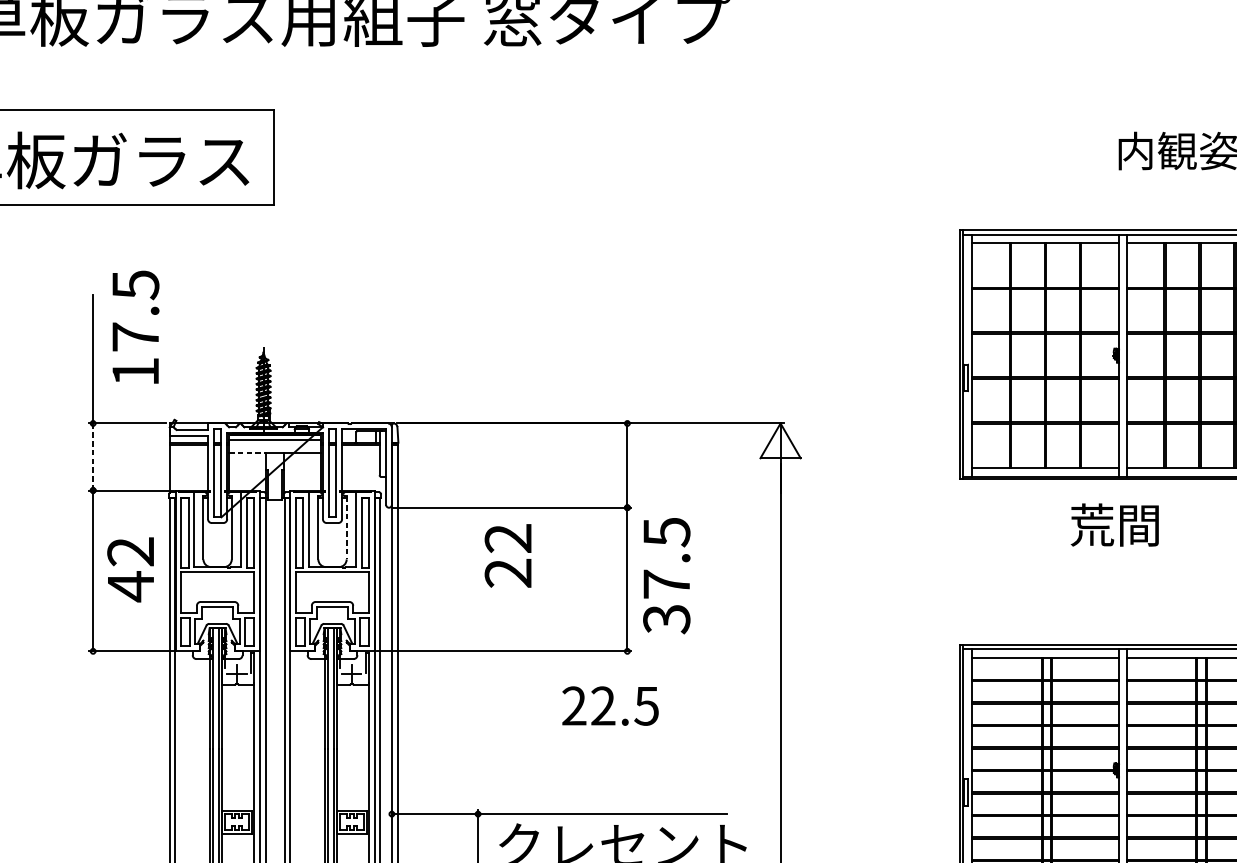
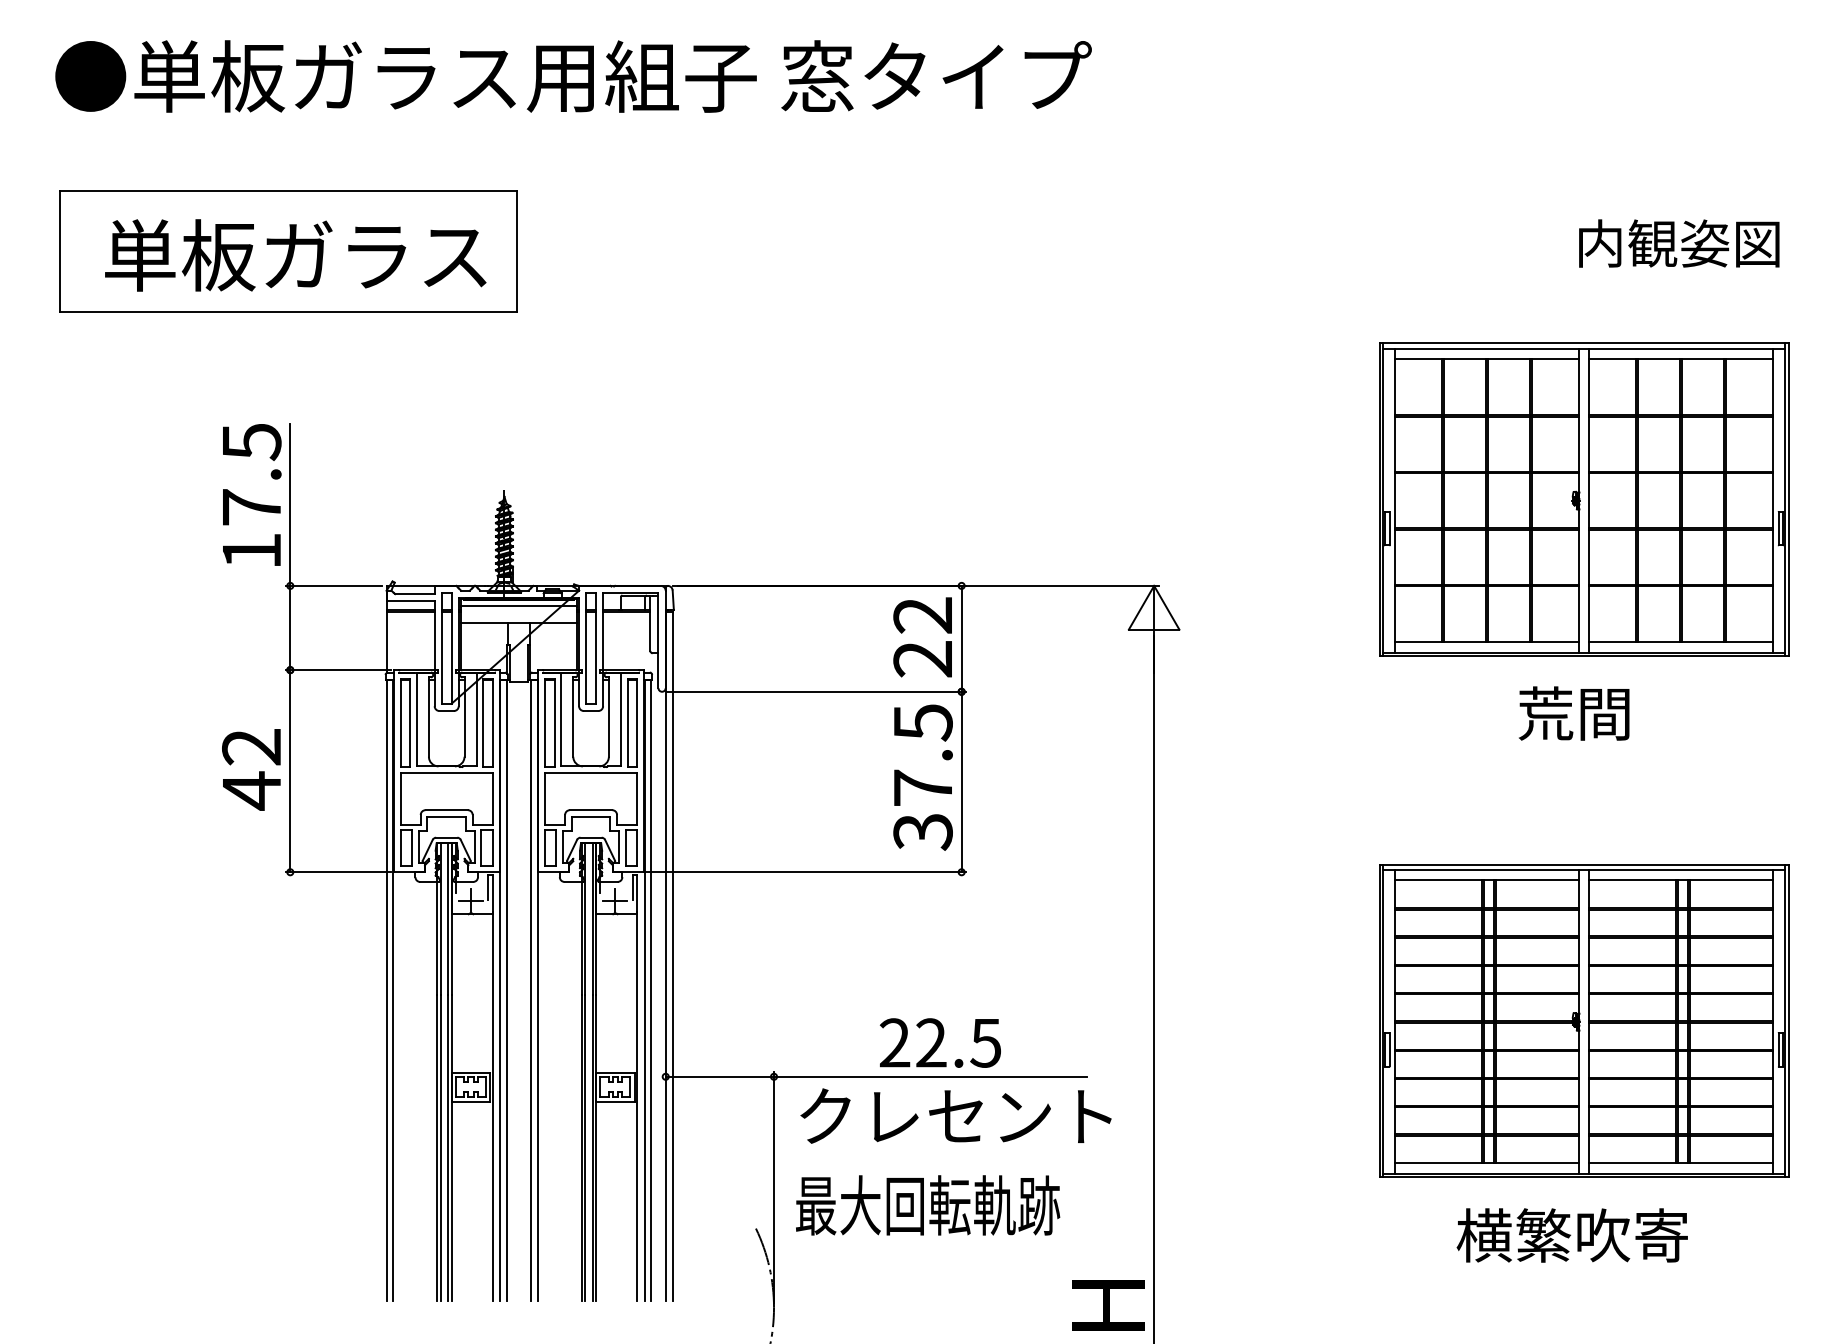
text: (136, 326) -> (252, 494), moved
line: (247, 452) -> (484, 622), dashed -> solid
line: (93, 456) -> (290, 627), dashed -> solid
line: (346, 528) -> (608, 717), dashed -> solid
text: (507, 556) -> (922, 637), moved
text: (130, 569) -> (251, 769), moved
text: (666, 575) -> (922, 777), moved
text: (610, 705) -> (940, 1042), moved

